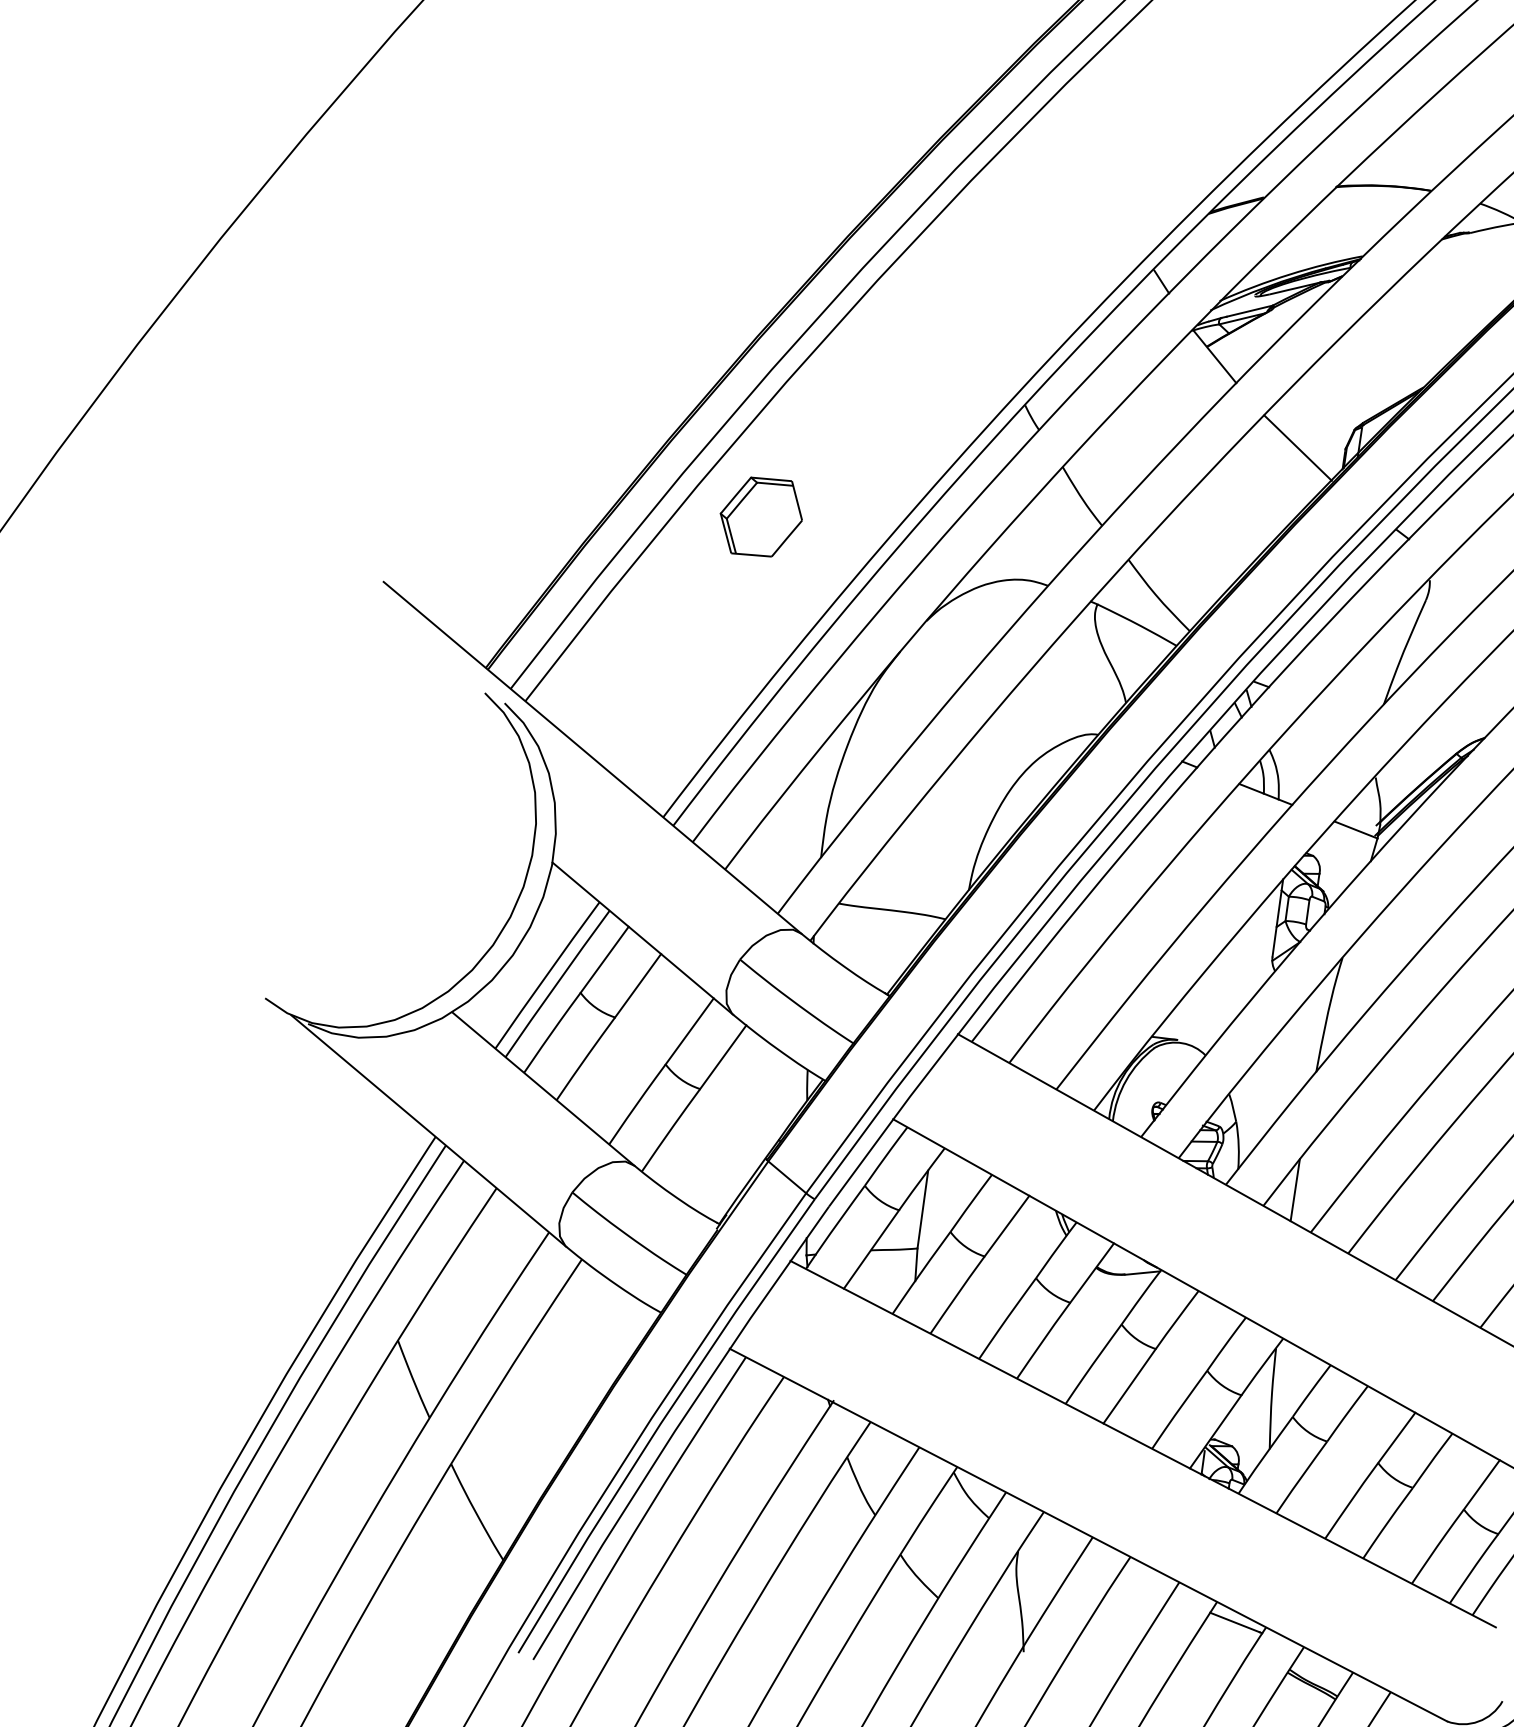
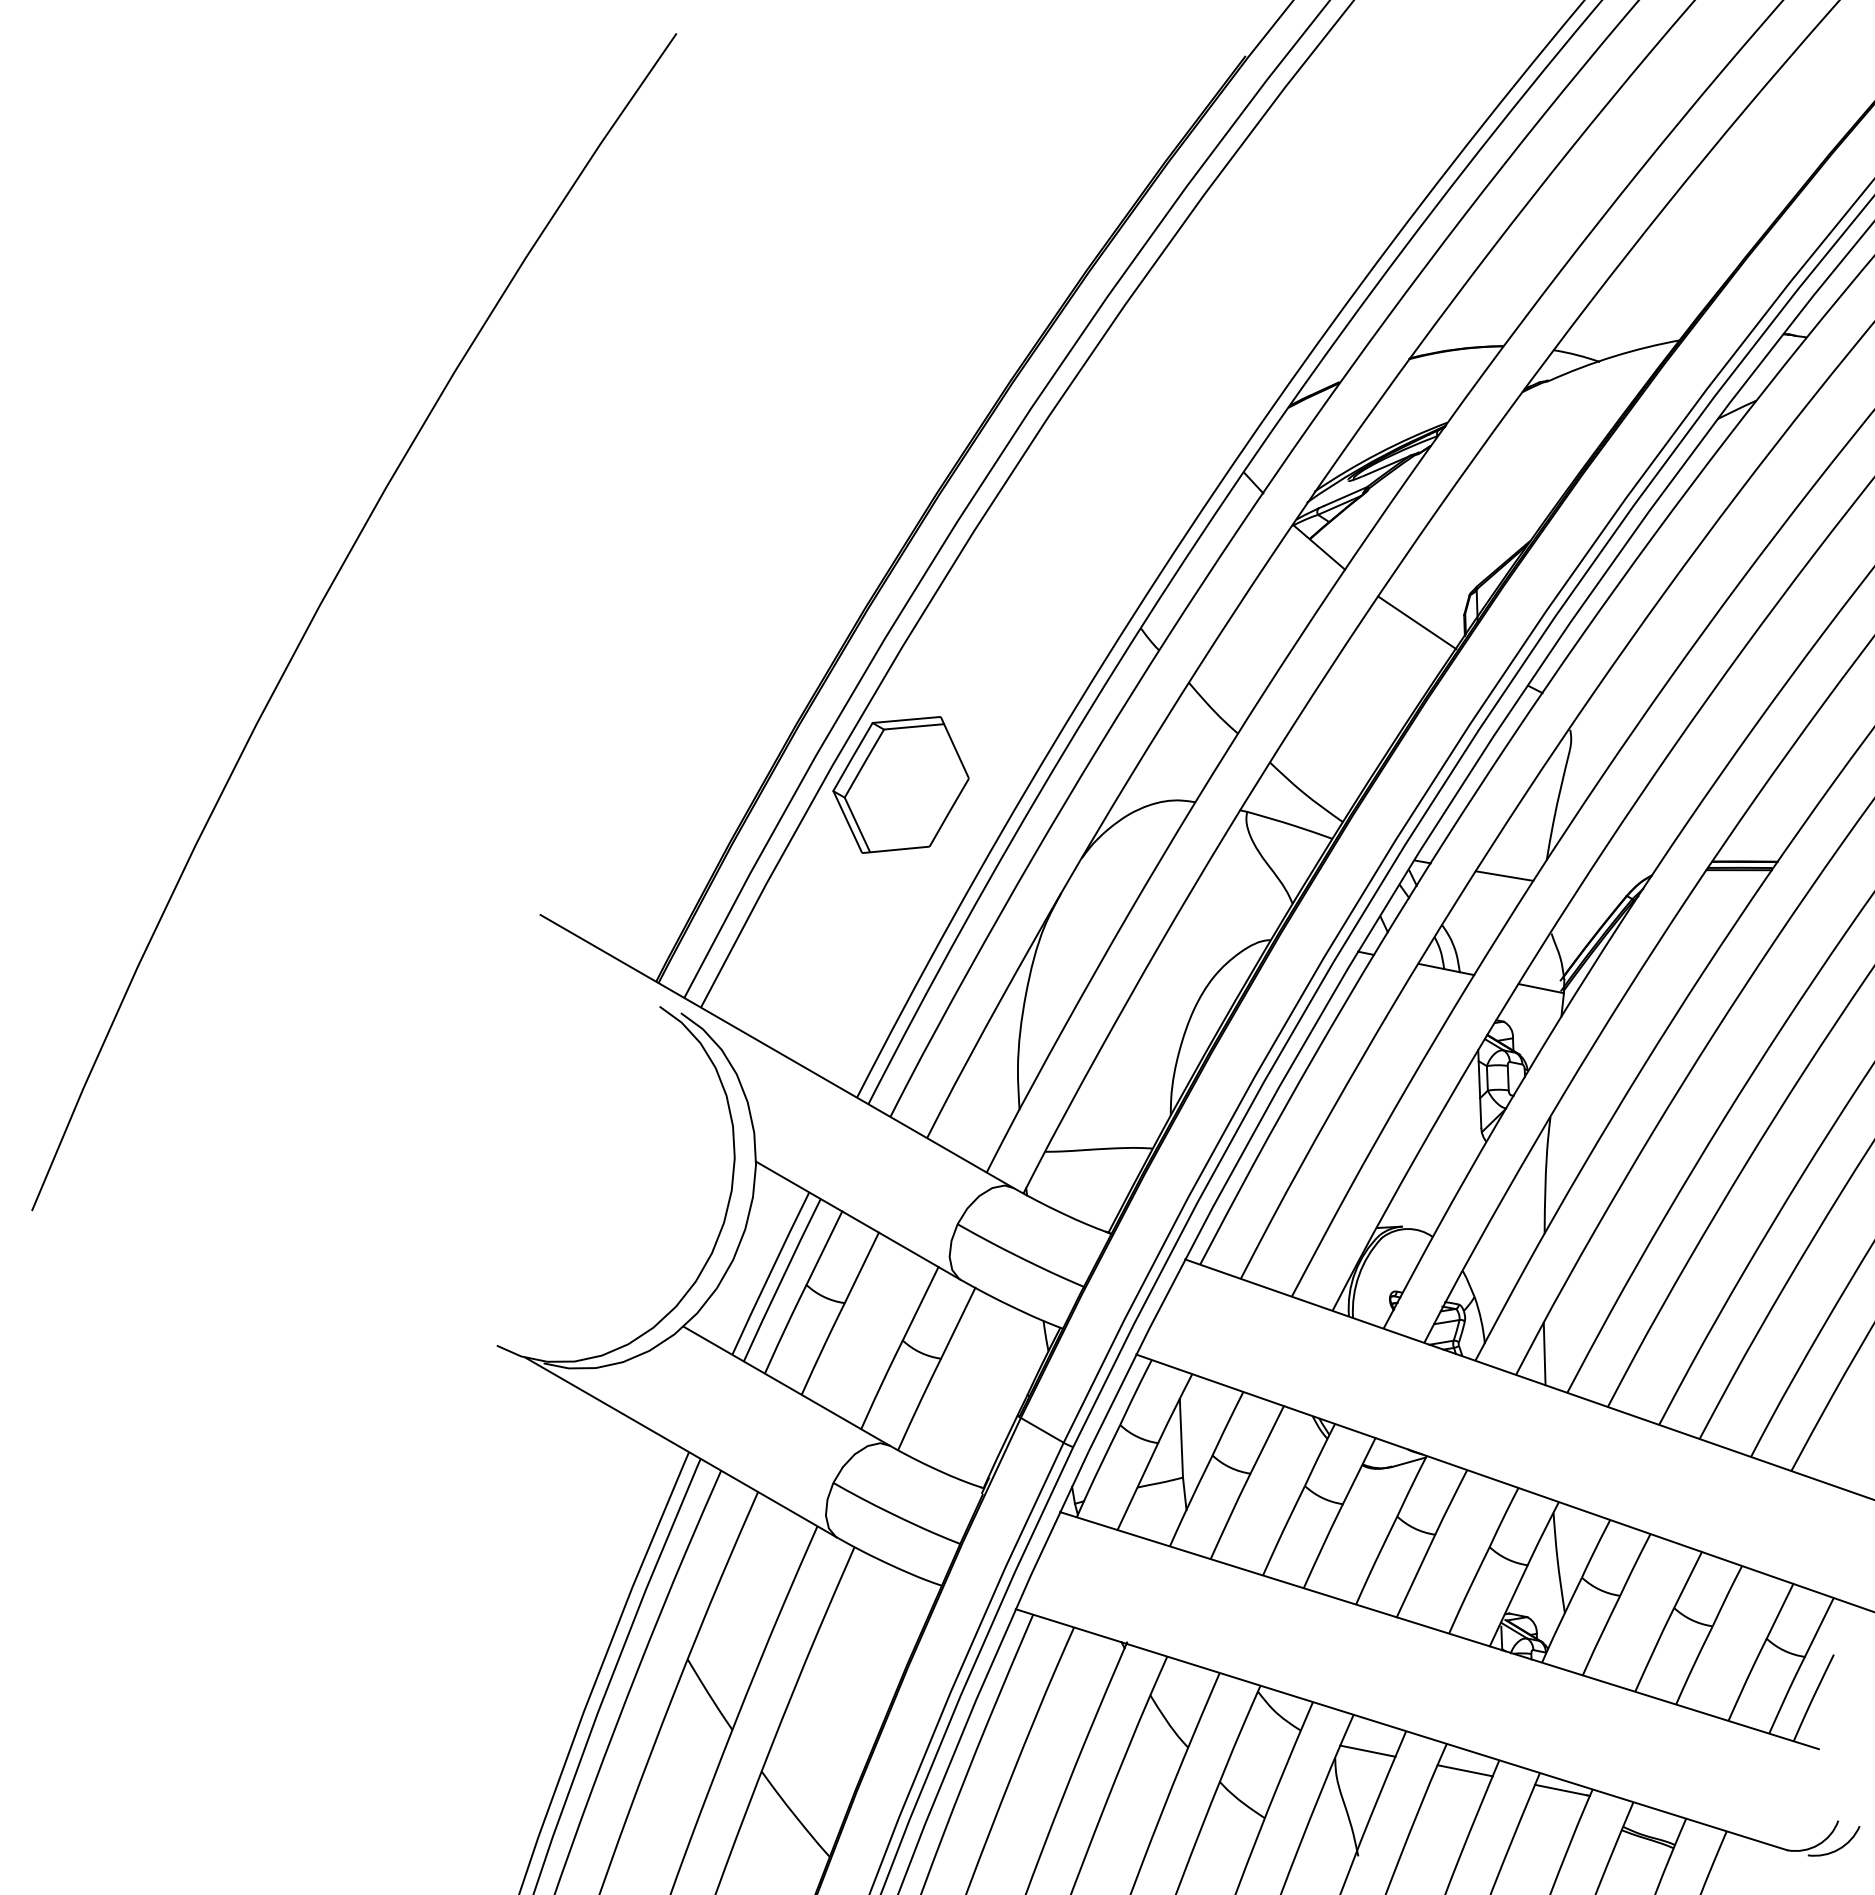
part: (760, 516) -> (900, 784), size x1.67
line: (1339, 712) -> (1504, 875), added
line: (1051, 1549) -> (1367, 1750), added
line: (1143, 1586) -> (1464, 1770), added

